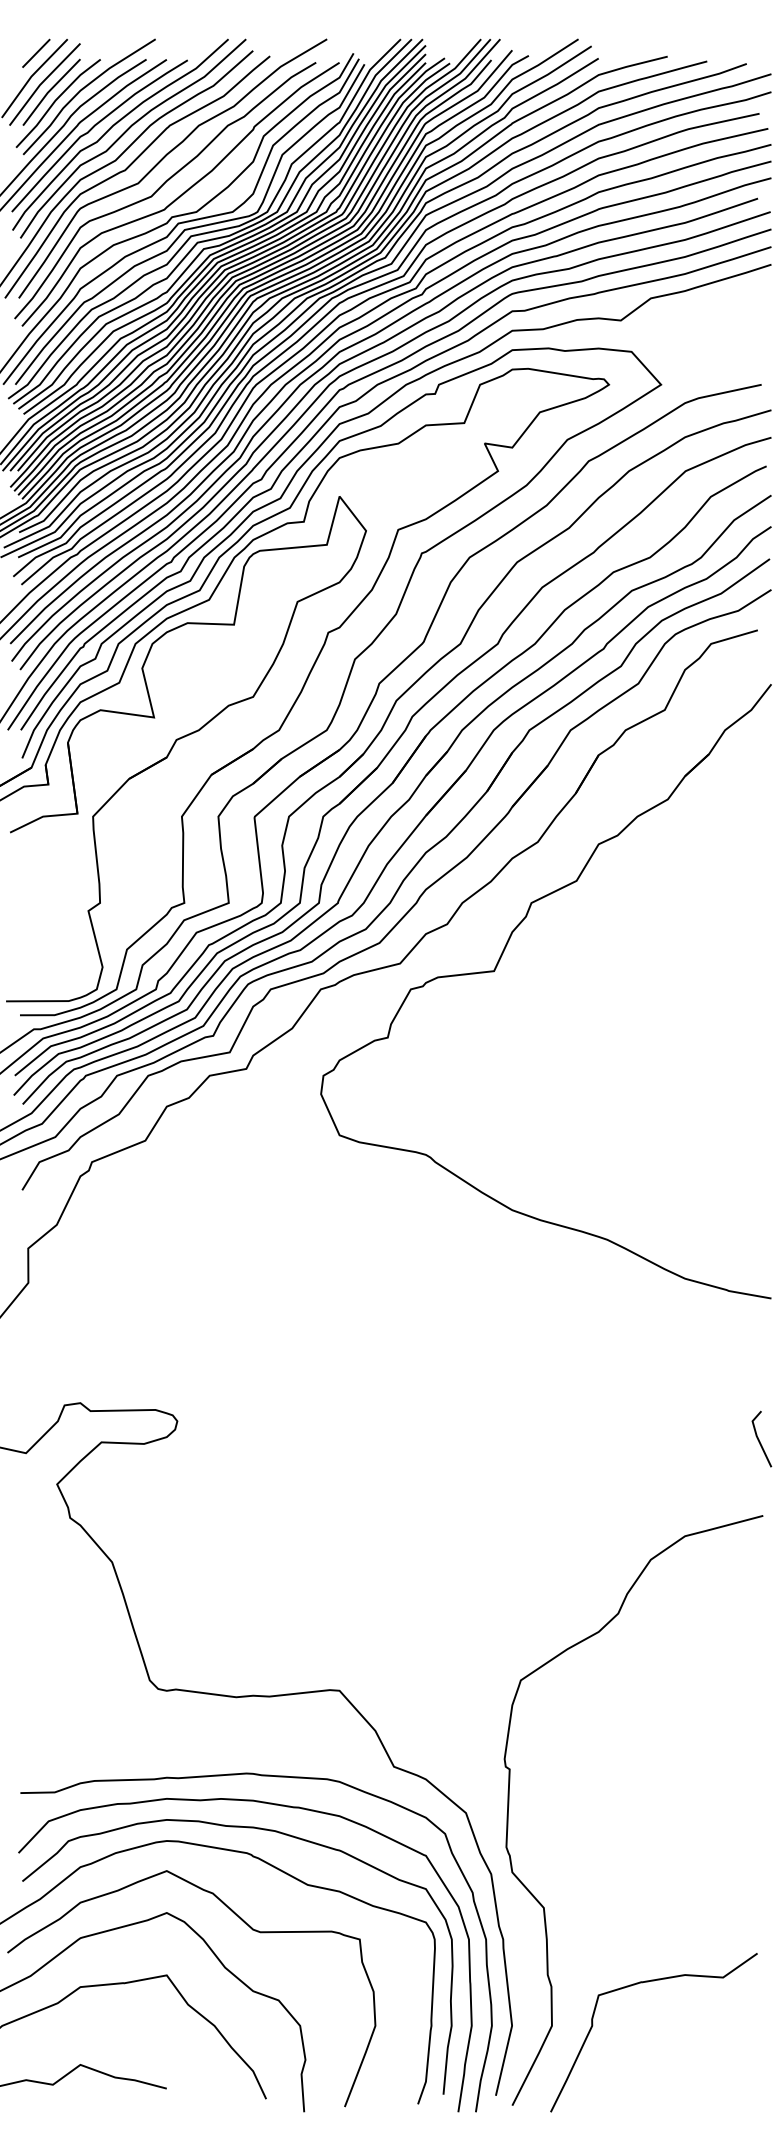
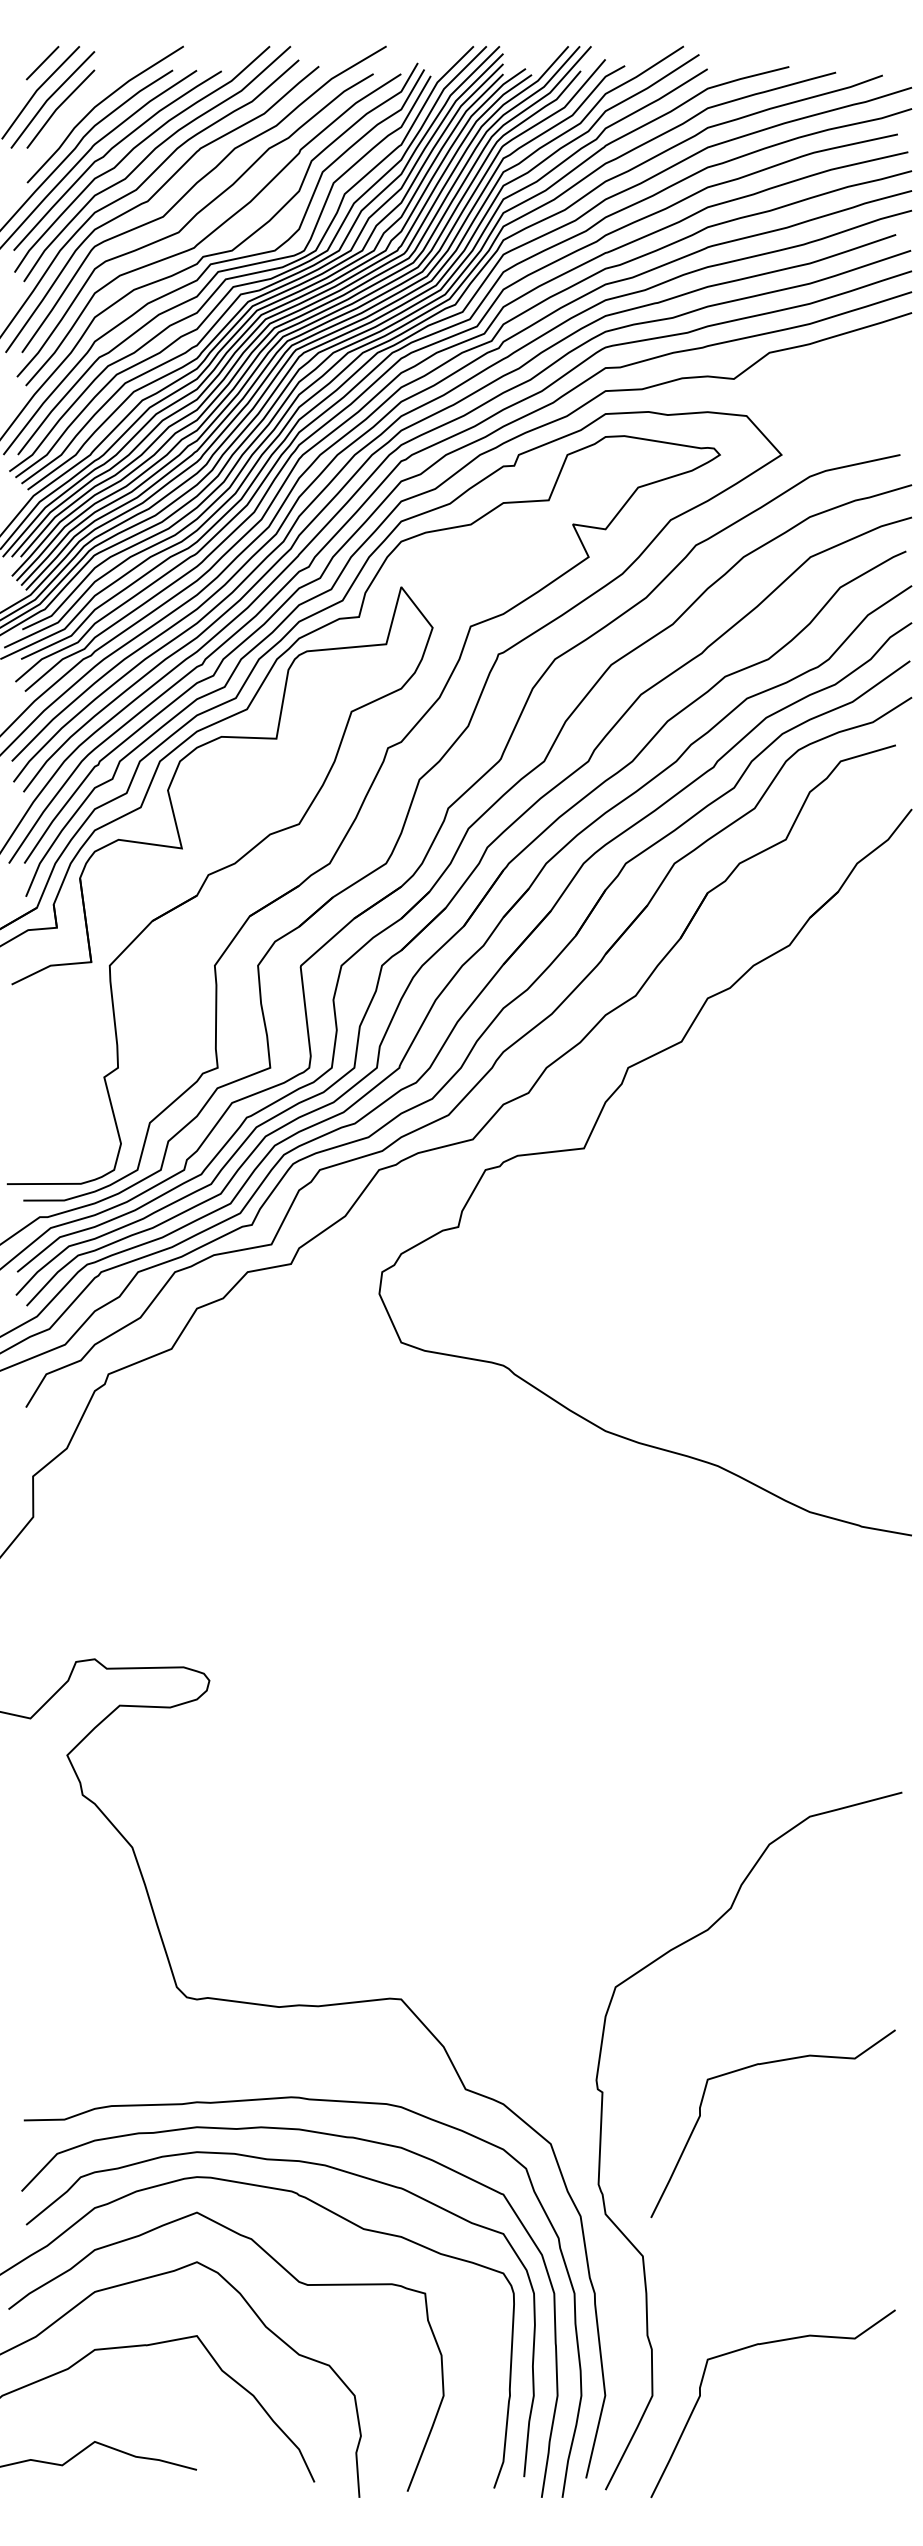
line: (56, 101) -> (66, 119), removed
line: (760, 1440) -> (898, 1703), removed
curve: (646, 1745) -> (764, 2064), added

